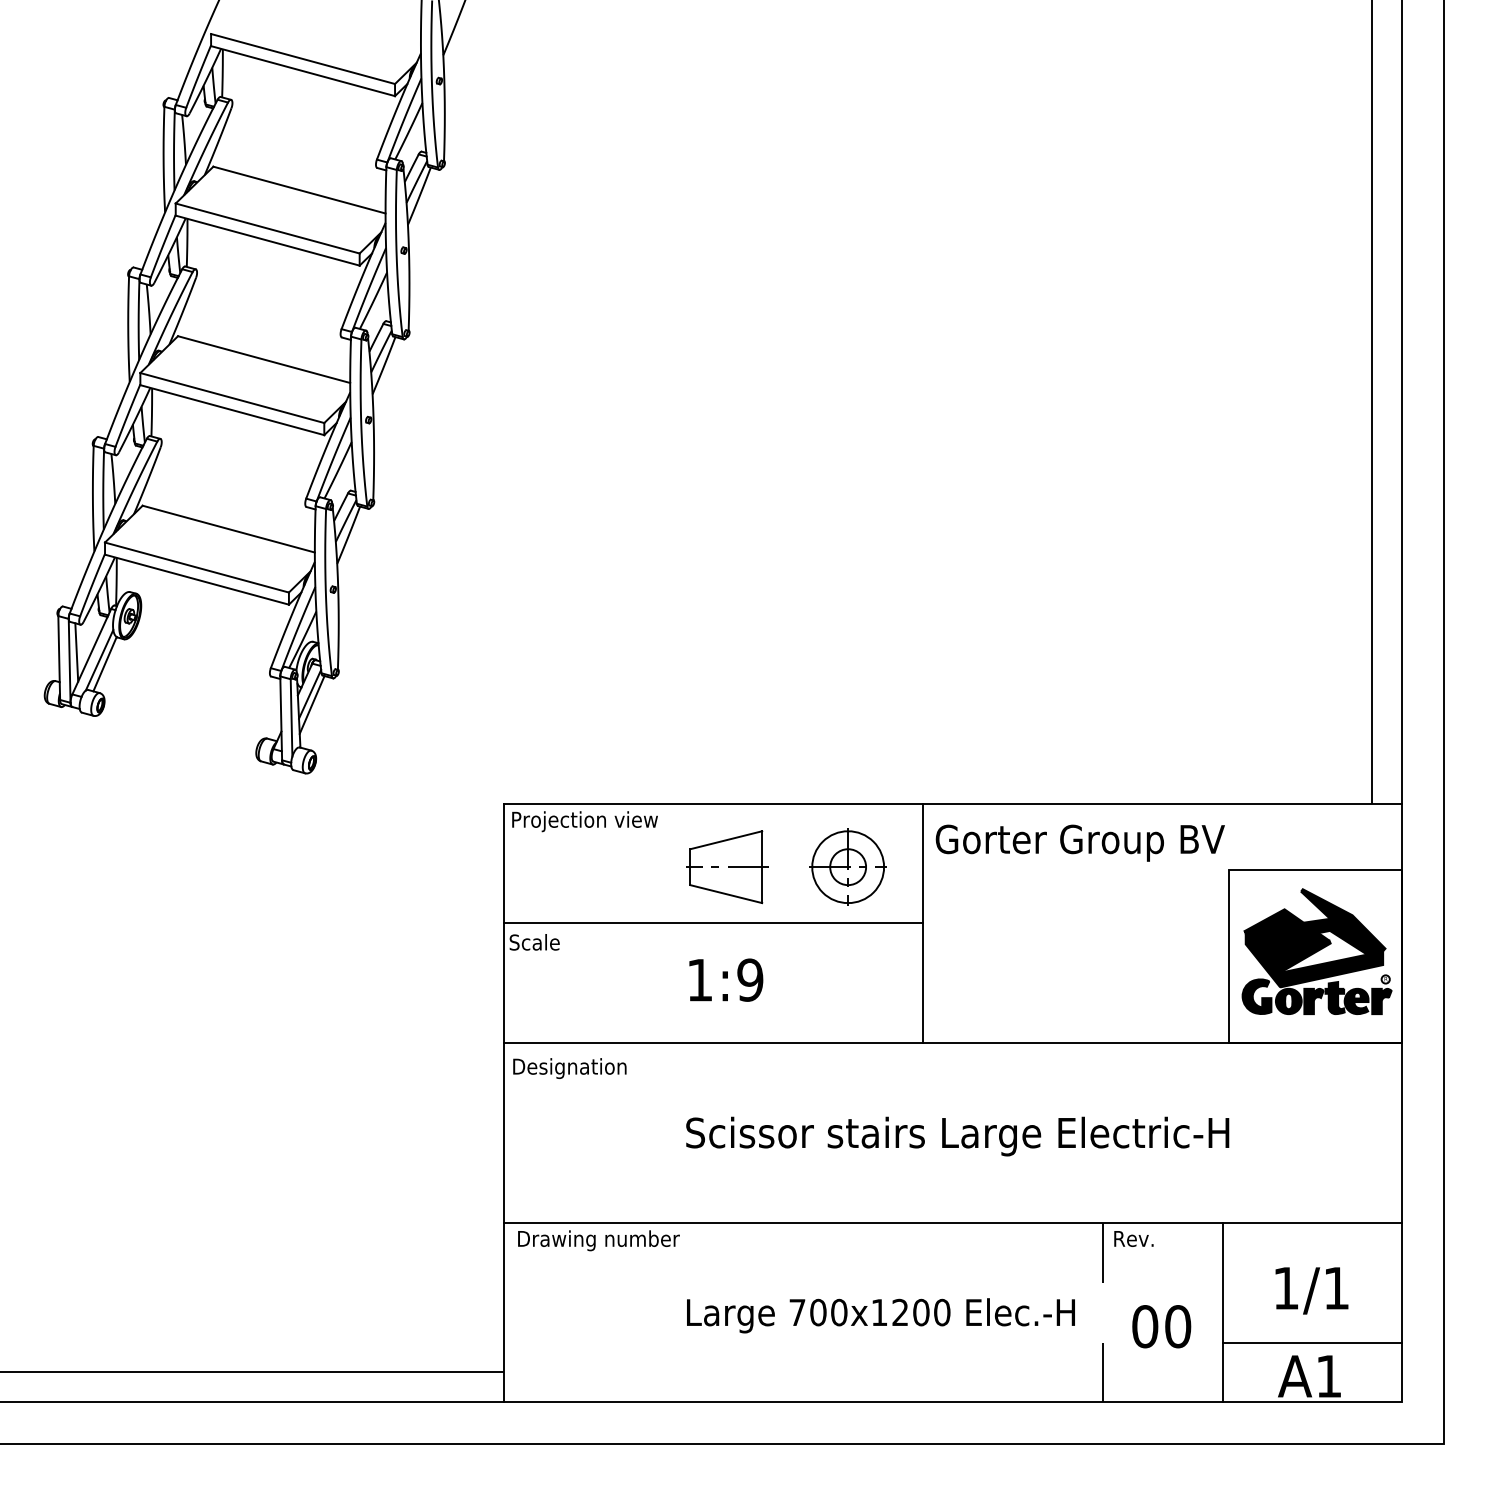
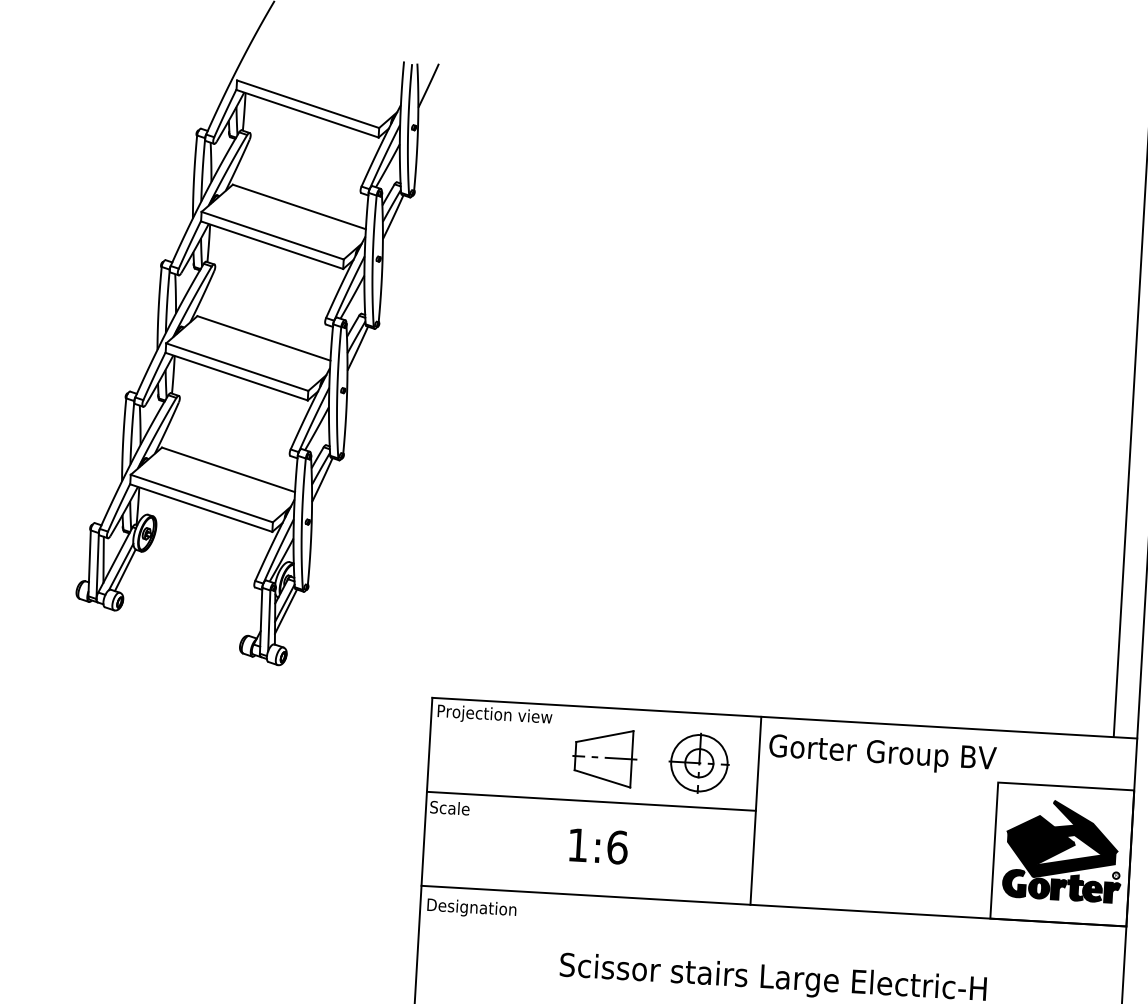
text: (750, 979) -> (617, 846), 1:9 -> 1:6

